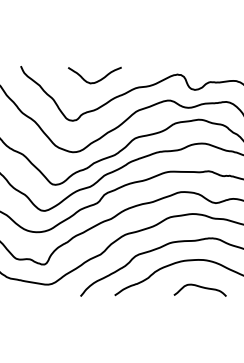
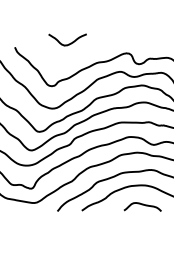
curve: (96, 80) -> (68, 43), moved

